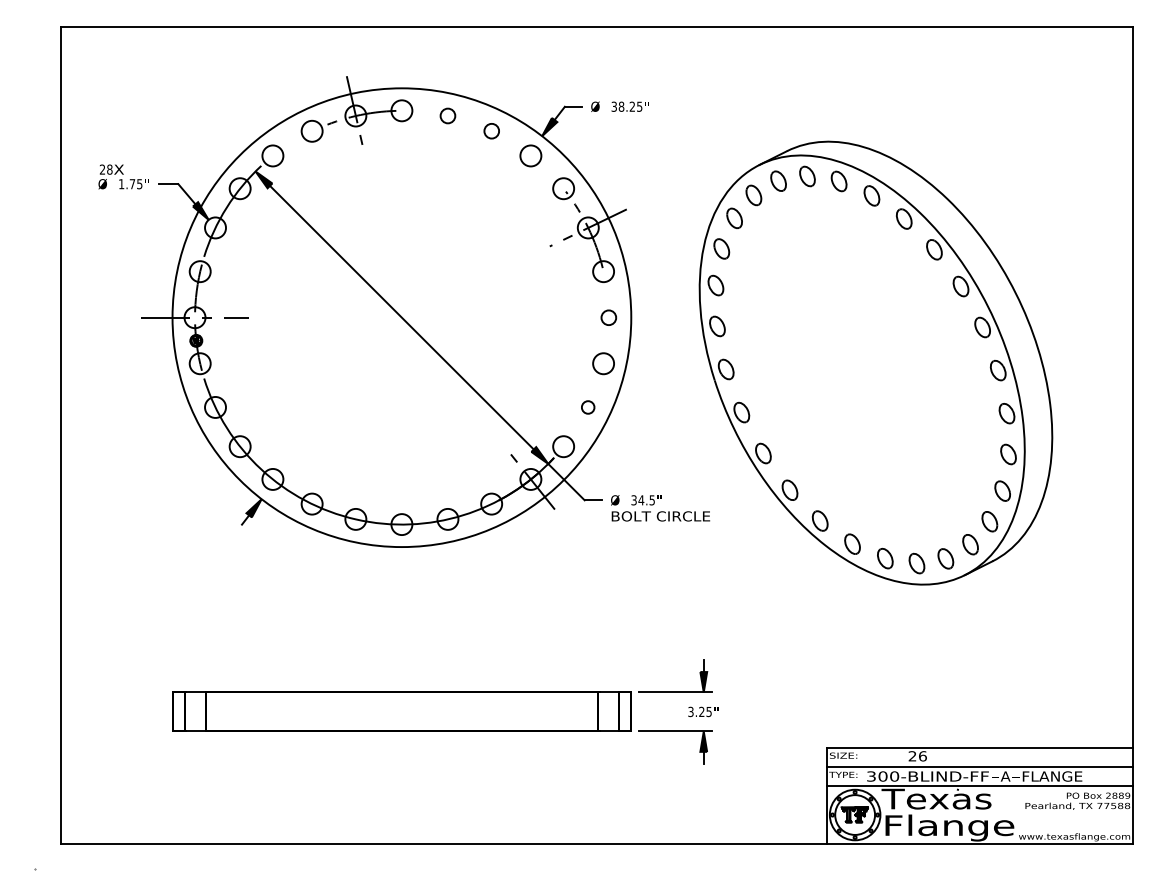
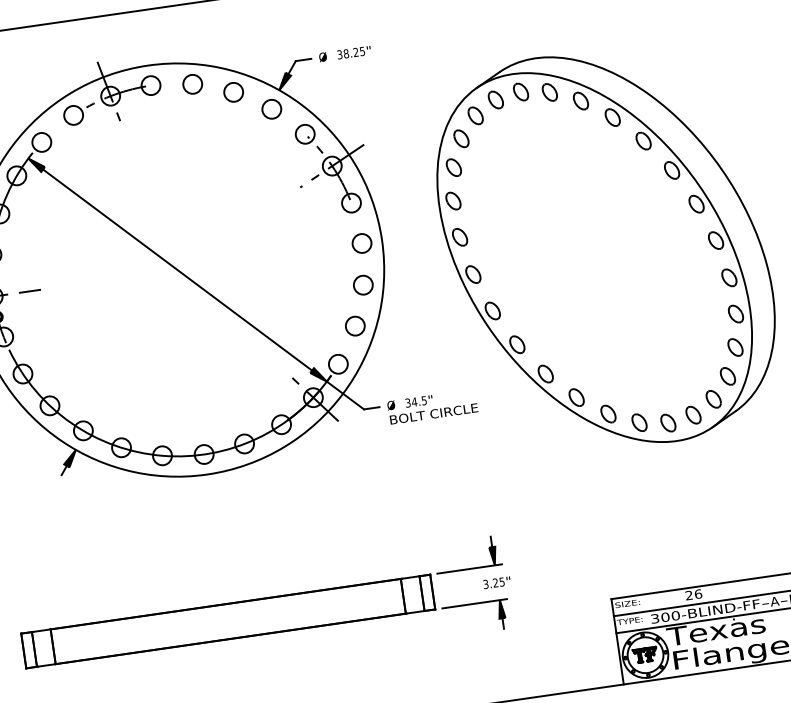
circle: (447, 115) -> (192, 83), size x1.43
circle: (491, 130) -> (233, 91), size x1.43
circle: (608, 317) -> (361, 243), size x1.43
circle: (587, 407) -> (354, 326), size x1.67

